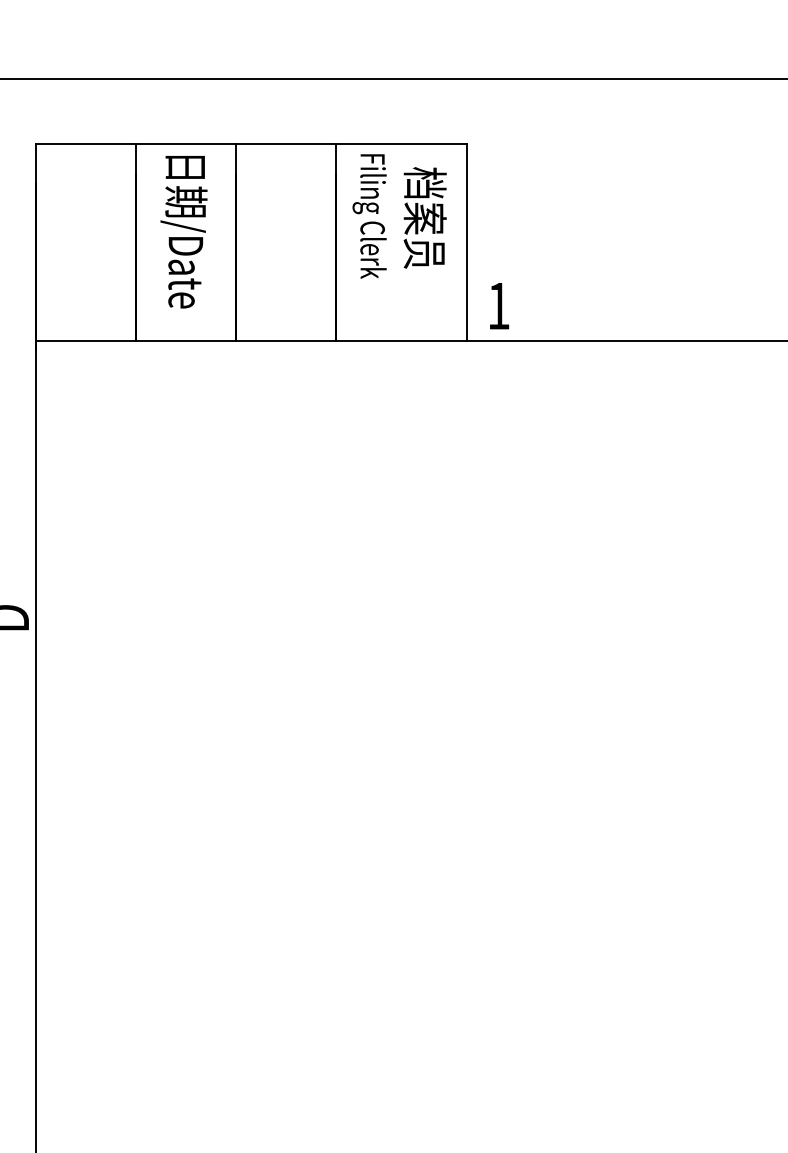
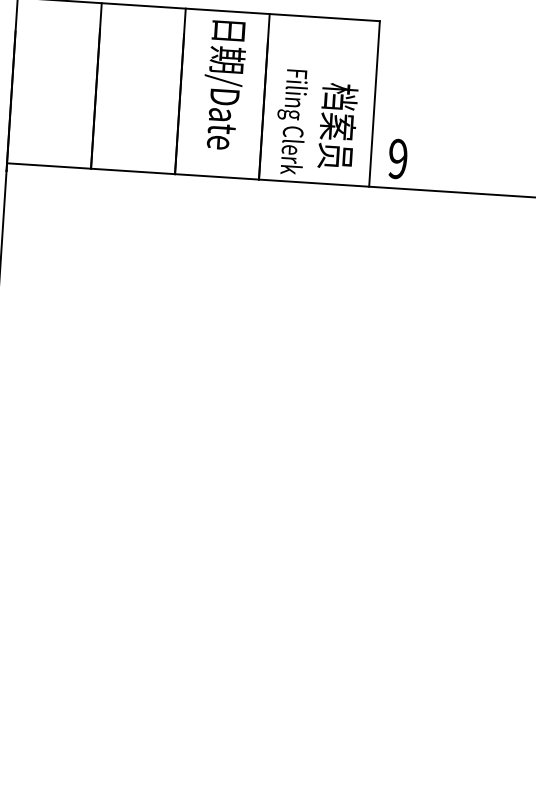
text: (399, 216) -> (316, 123), moved
text: (183, 232) -> (223, 85), moved
text: (498, 306) -> (397, 159), 1 -> 9

